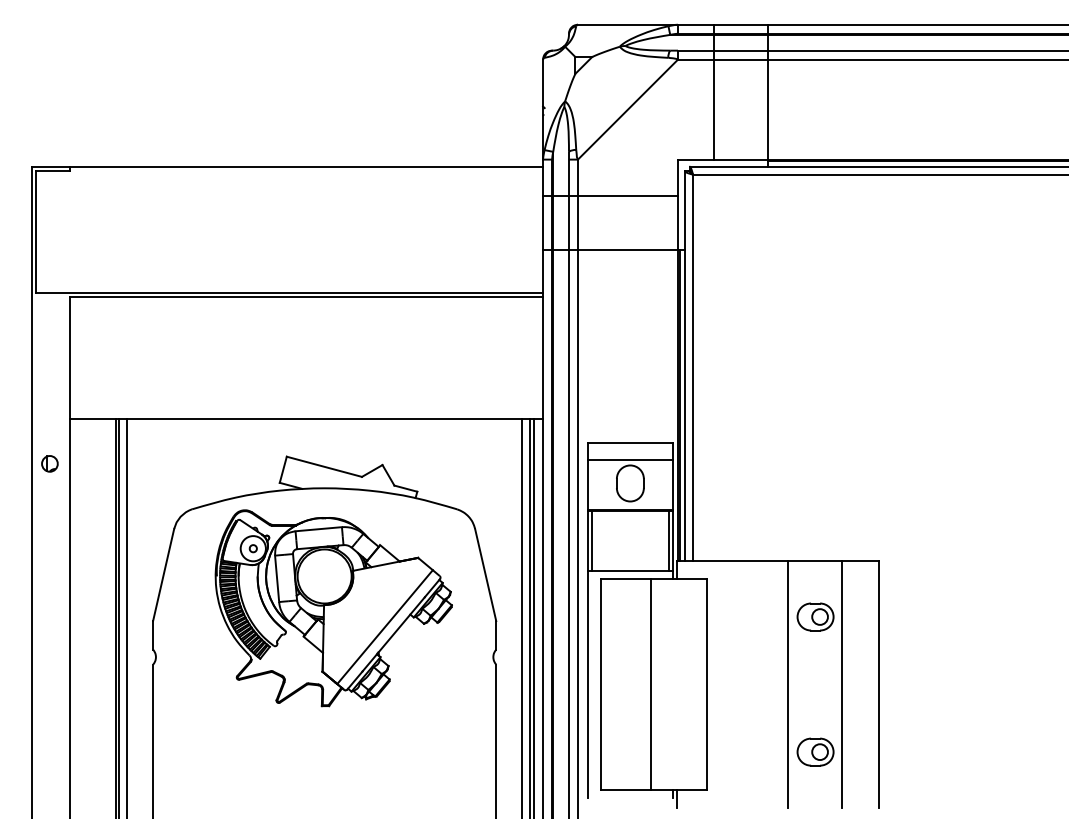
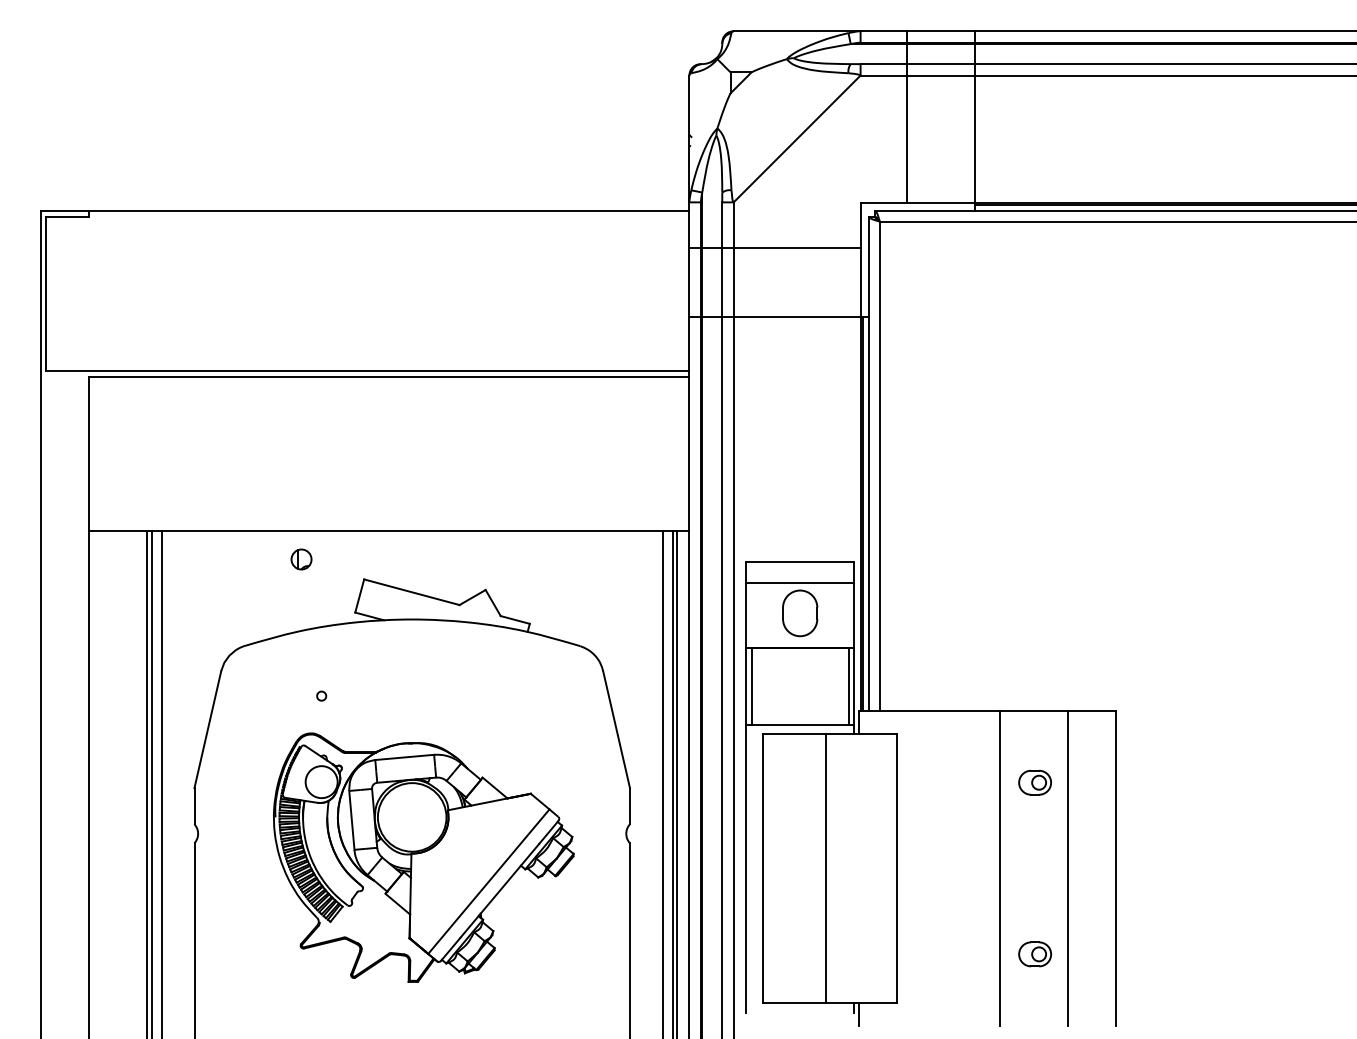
part: (49, 463) -> (301, 559), moved
part: (333, 608) -> (423, 857), moved
part: (815, 616) -> (1034, 782), size x0.7
part: (815, 752) -> (1034, 954), size x0.7

